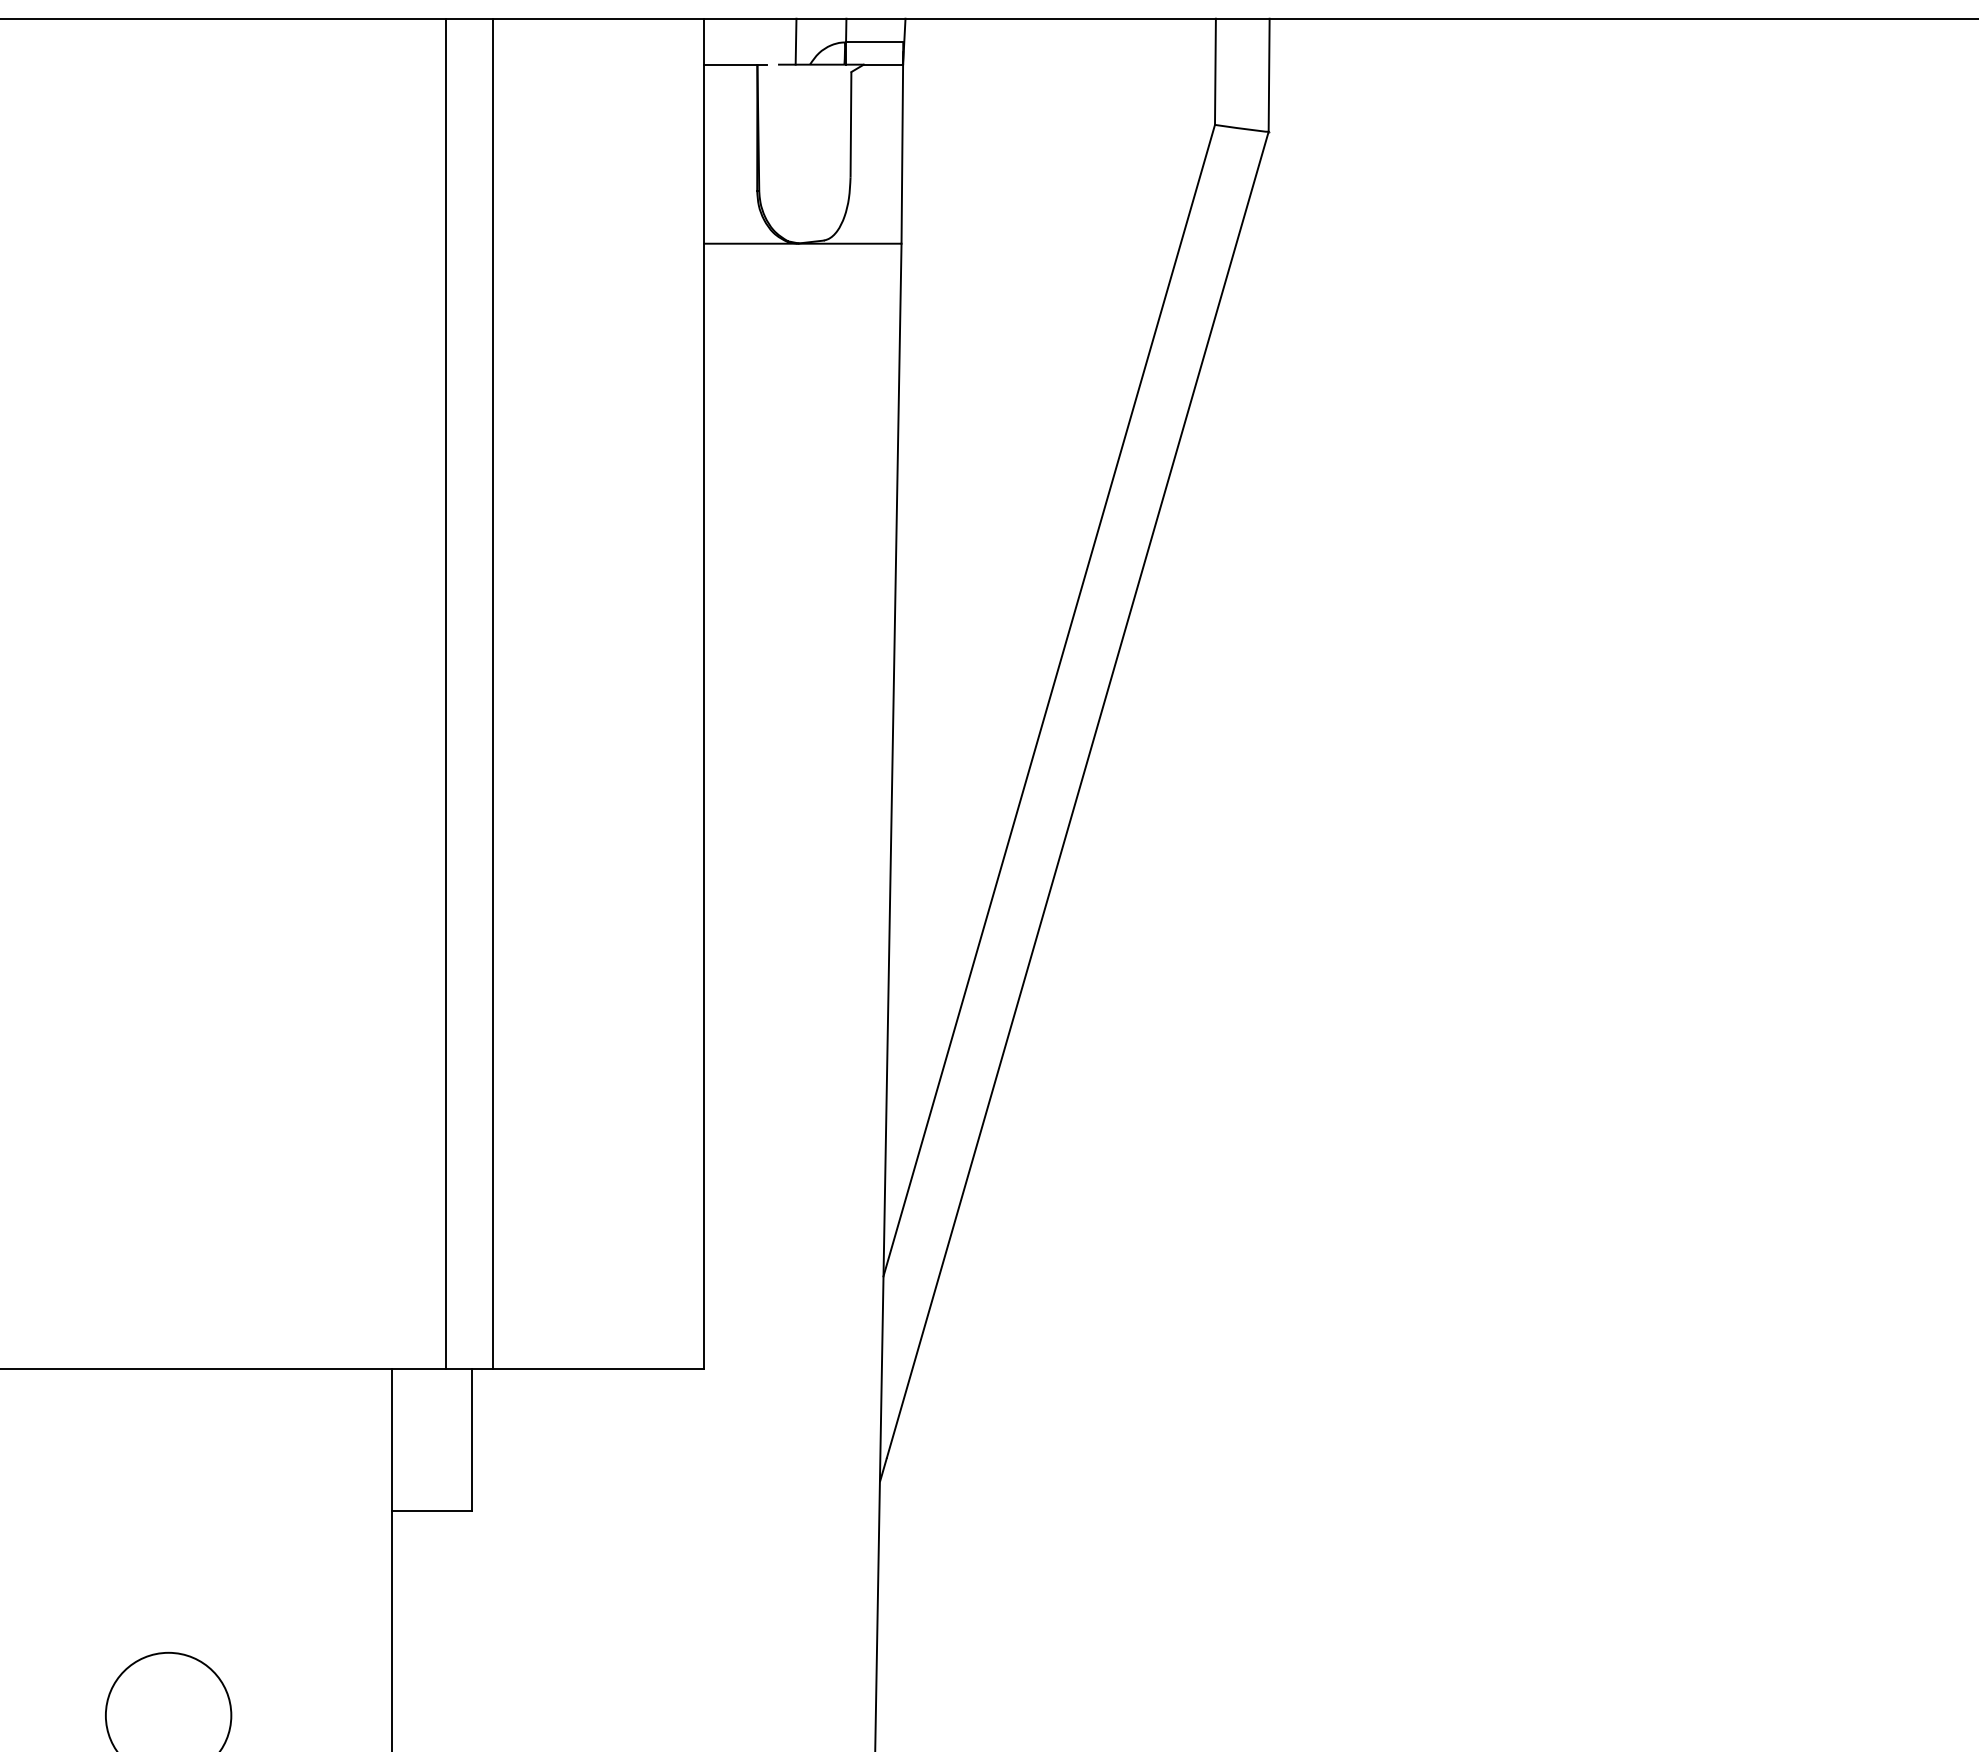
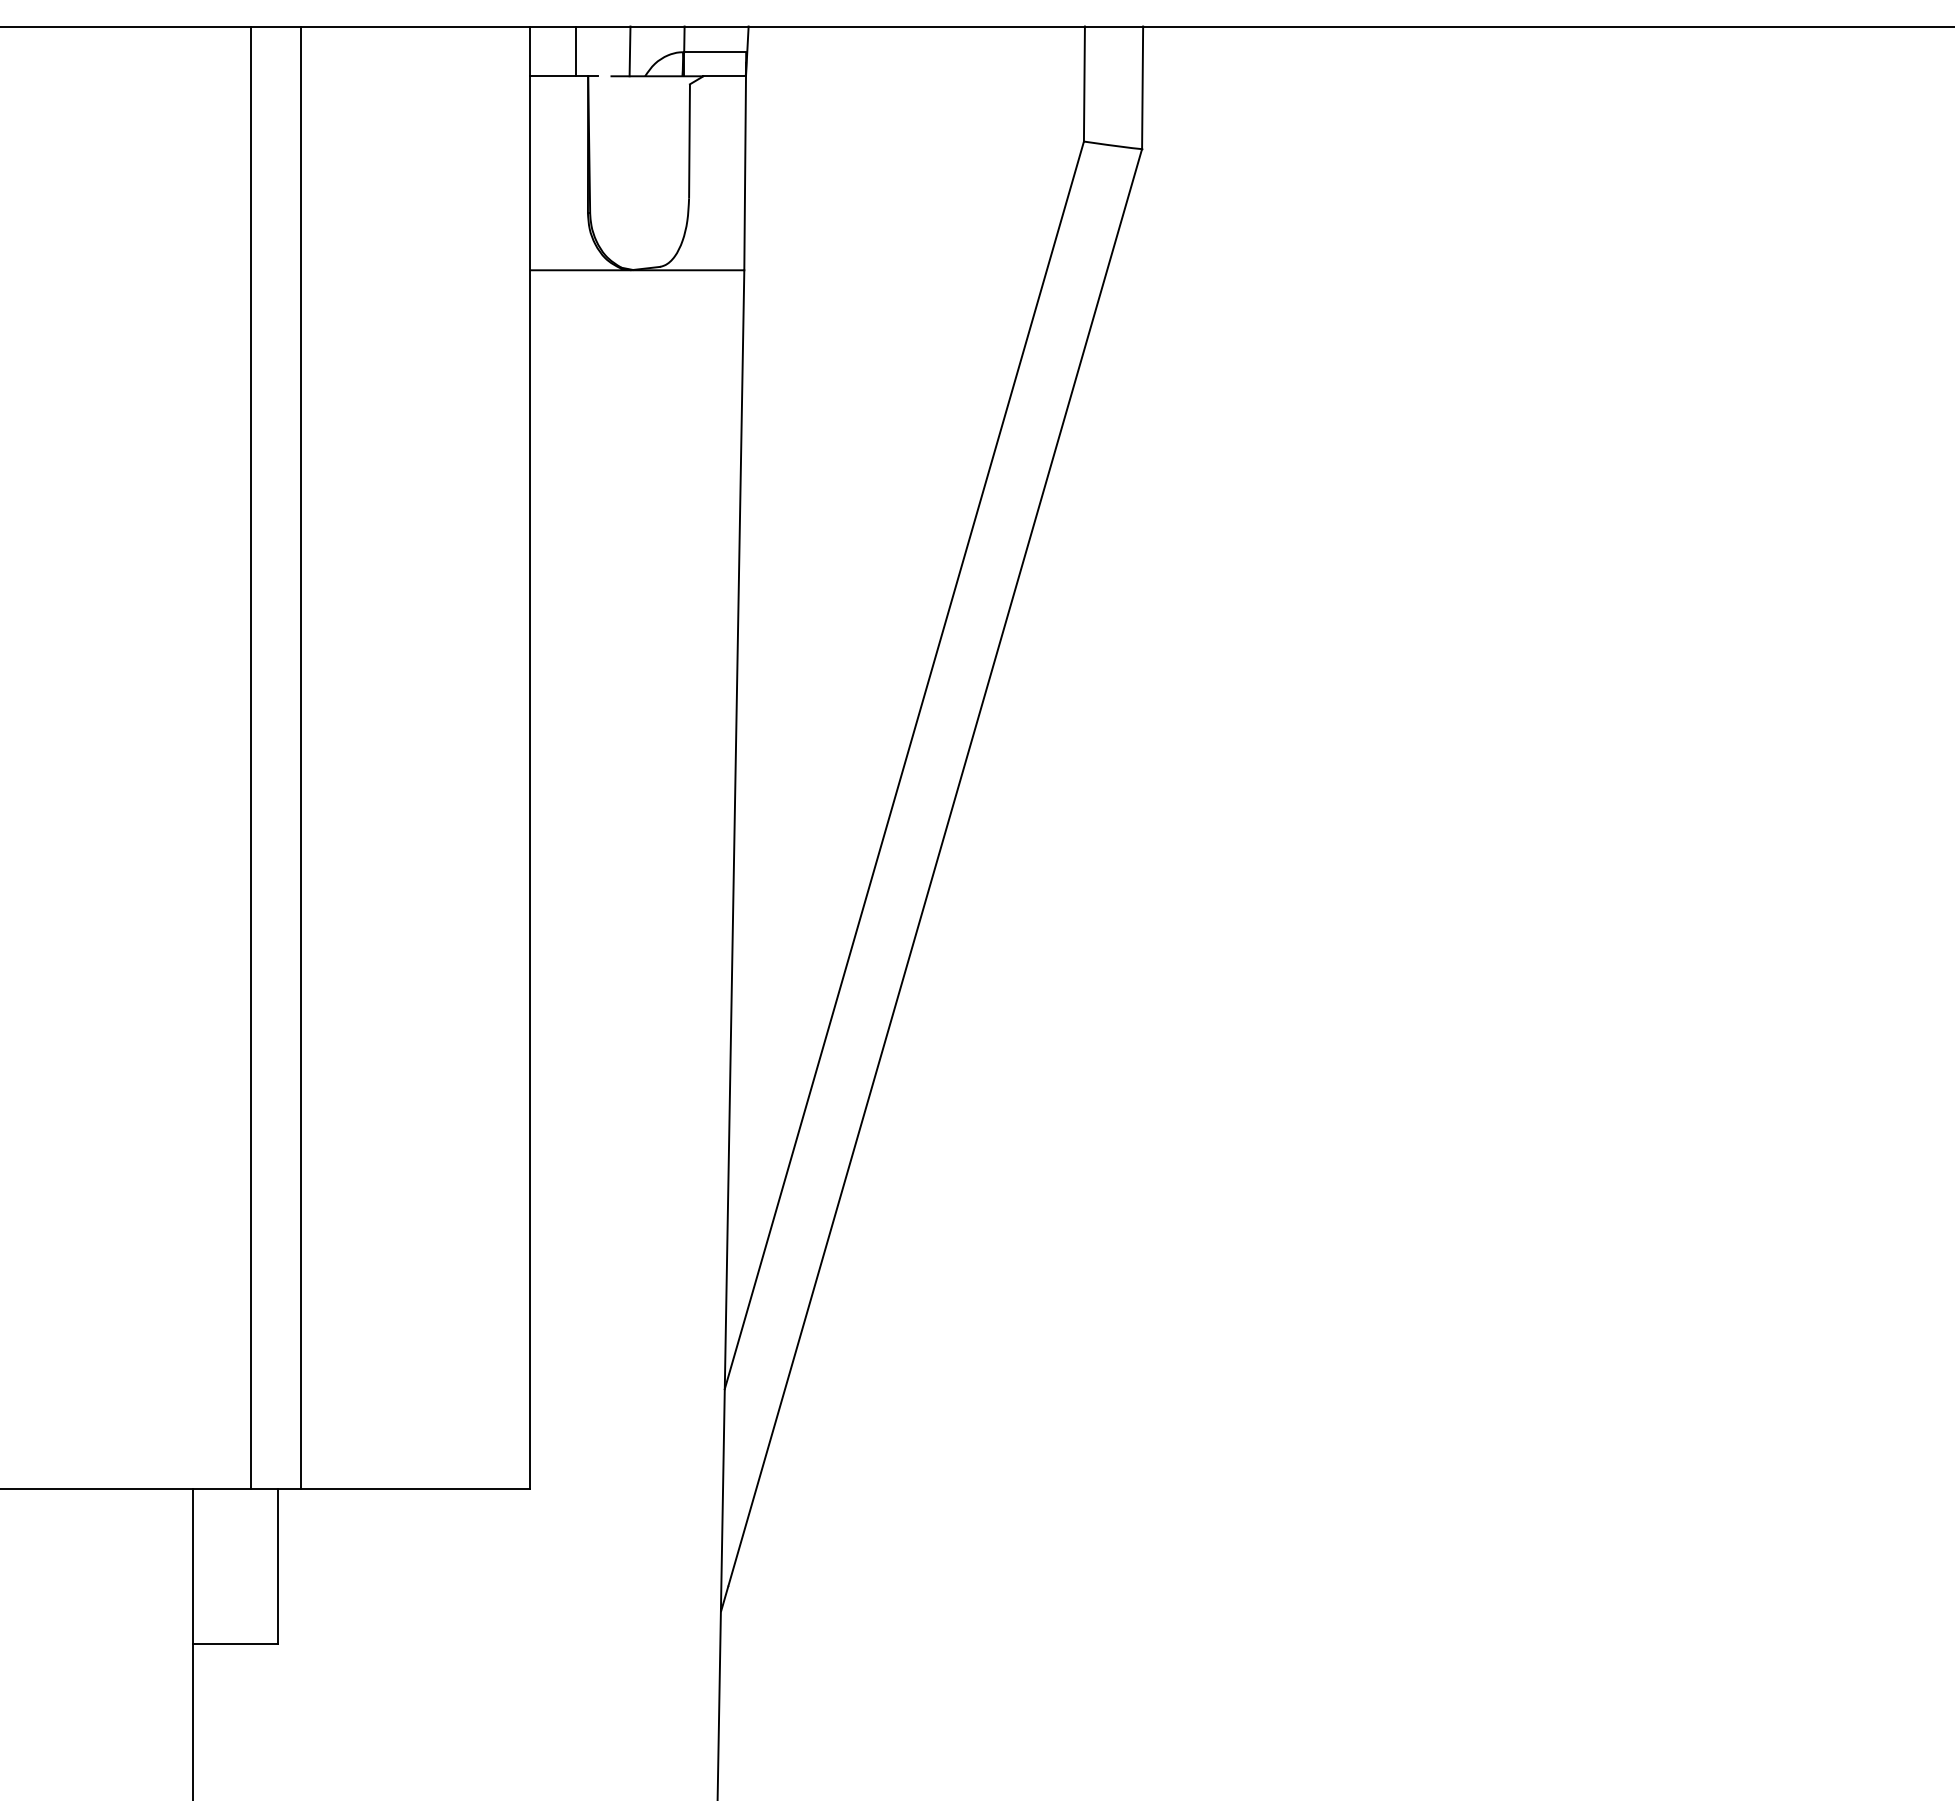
line: (746, 41) -> (576, 51), added

